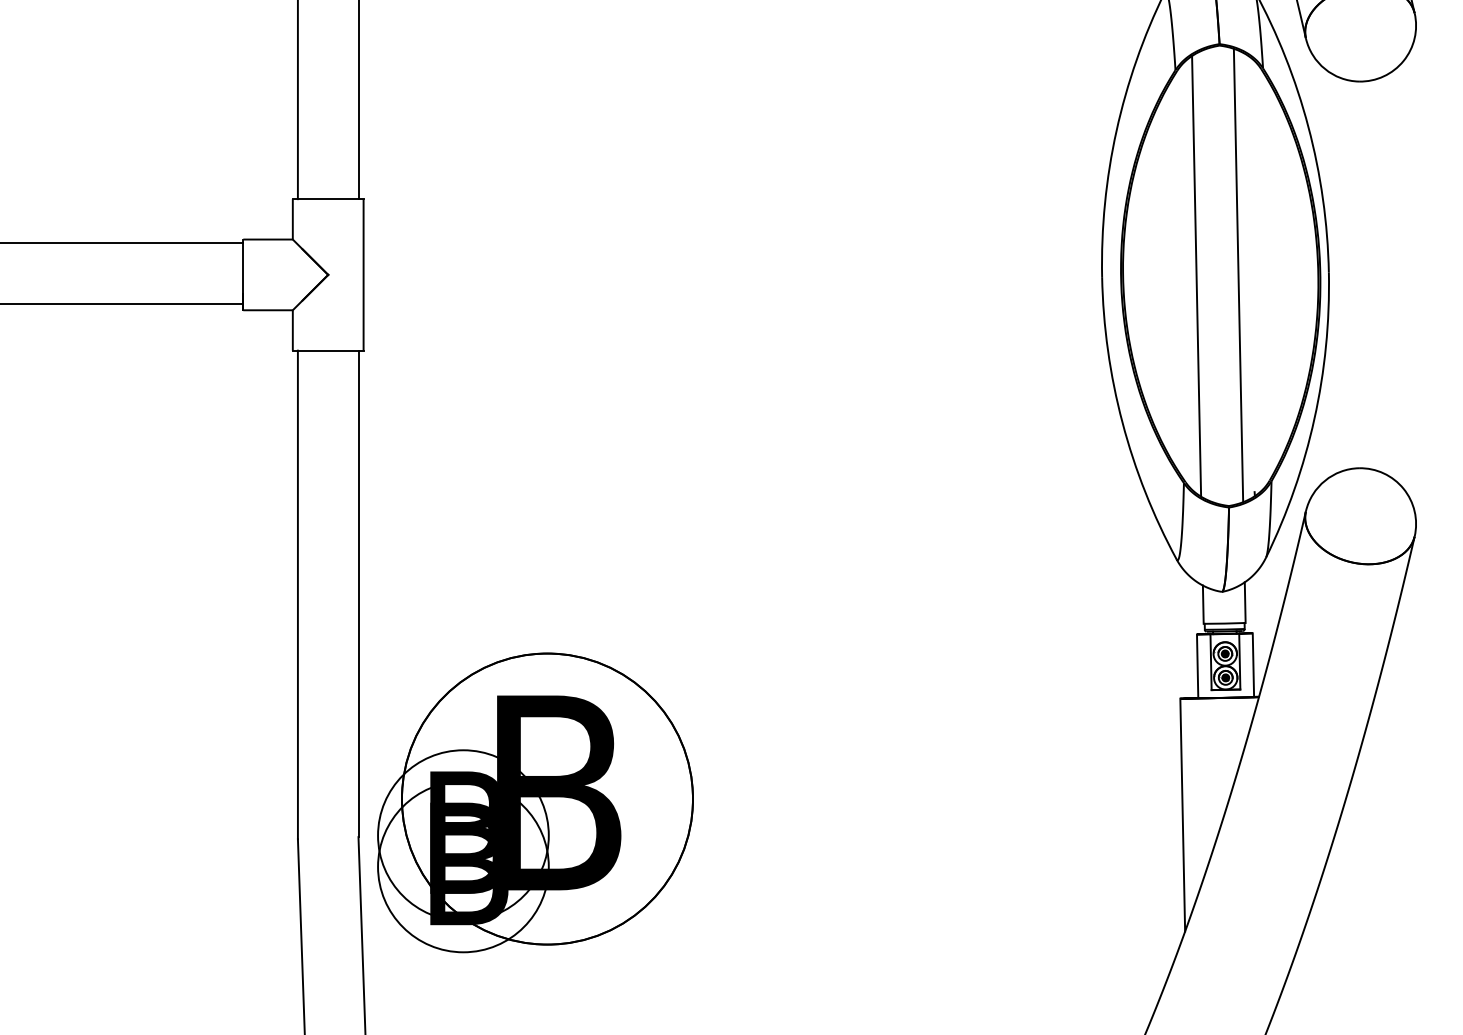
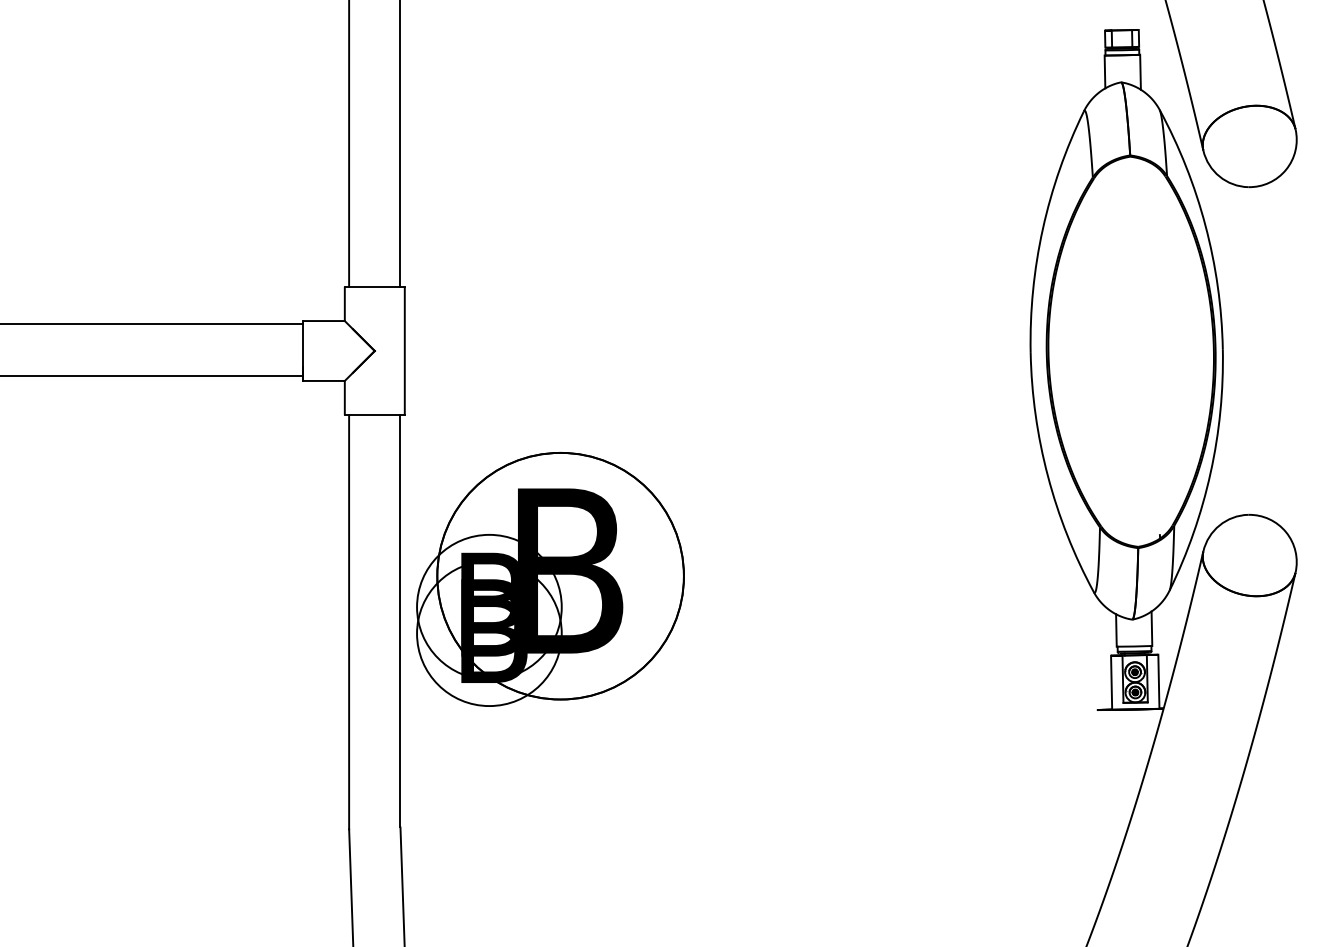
line: (1196, 275) -> (1110, 351), removed
line: (1238, 275) -> (1146, 351), removed
part: (535, 802) -> (550, 579), moved
line: (1182, 814) -> (1098, 808), removed

